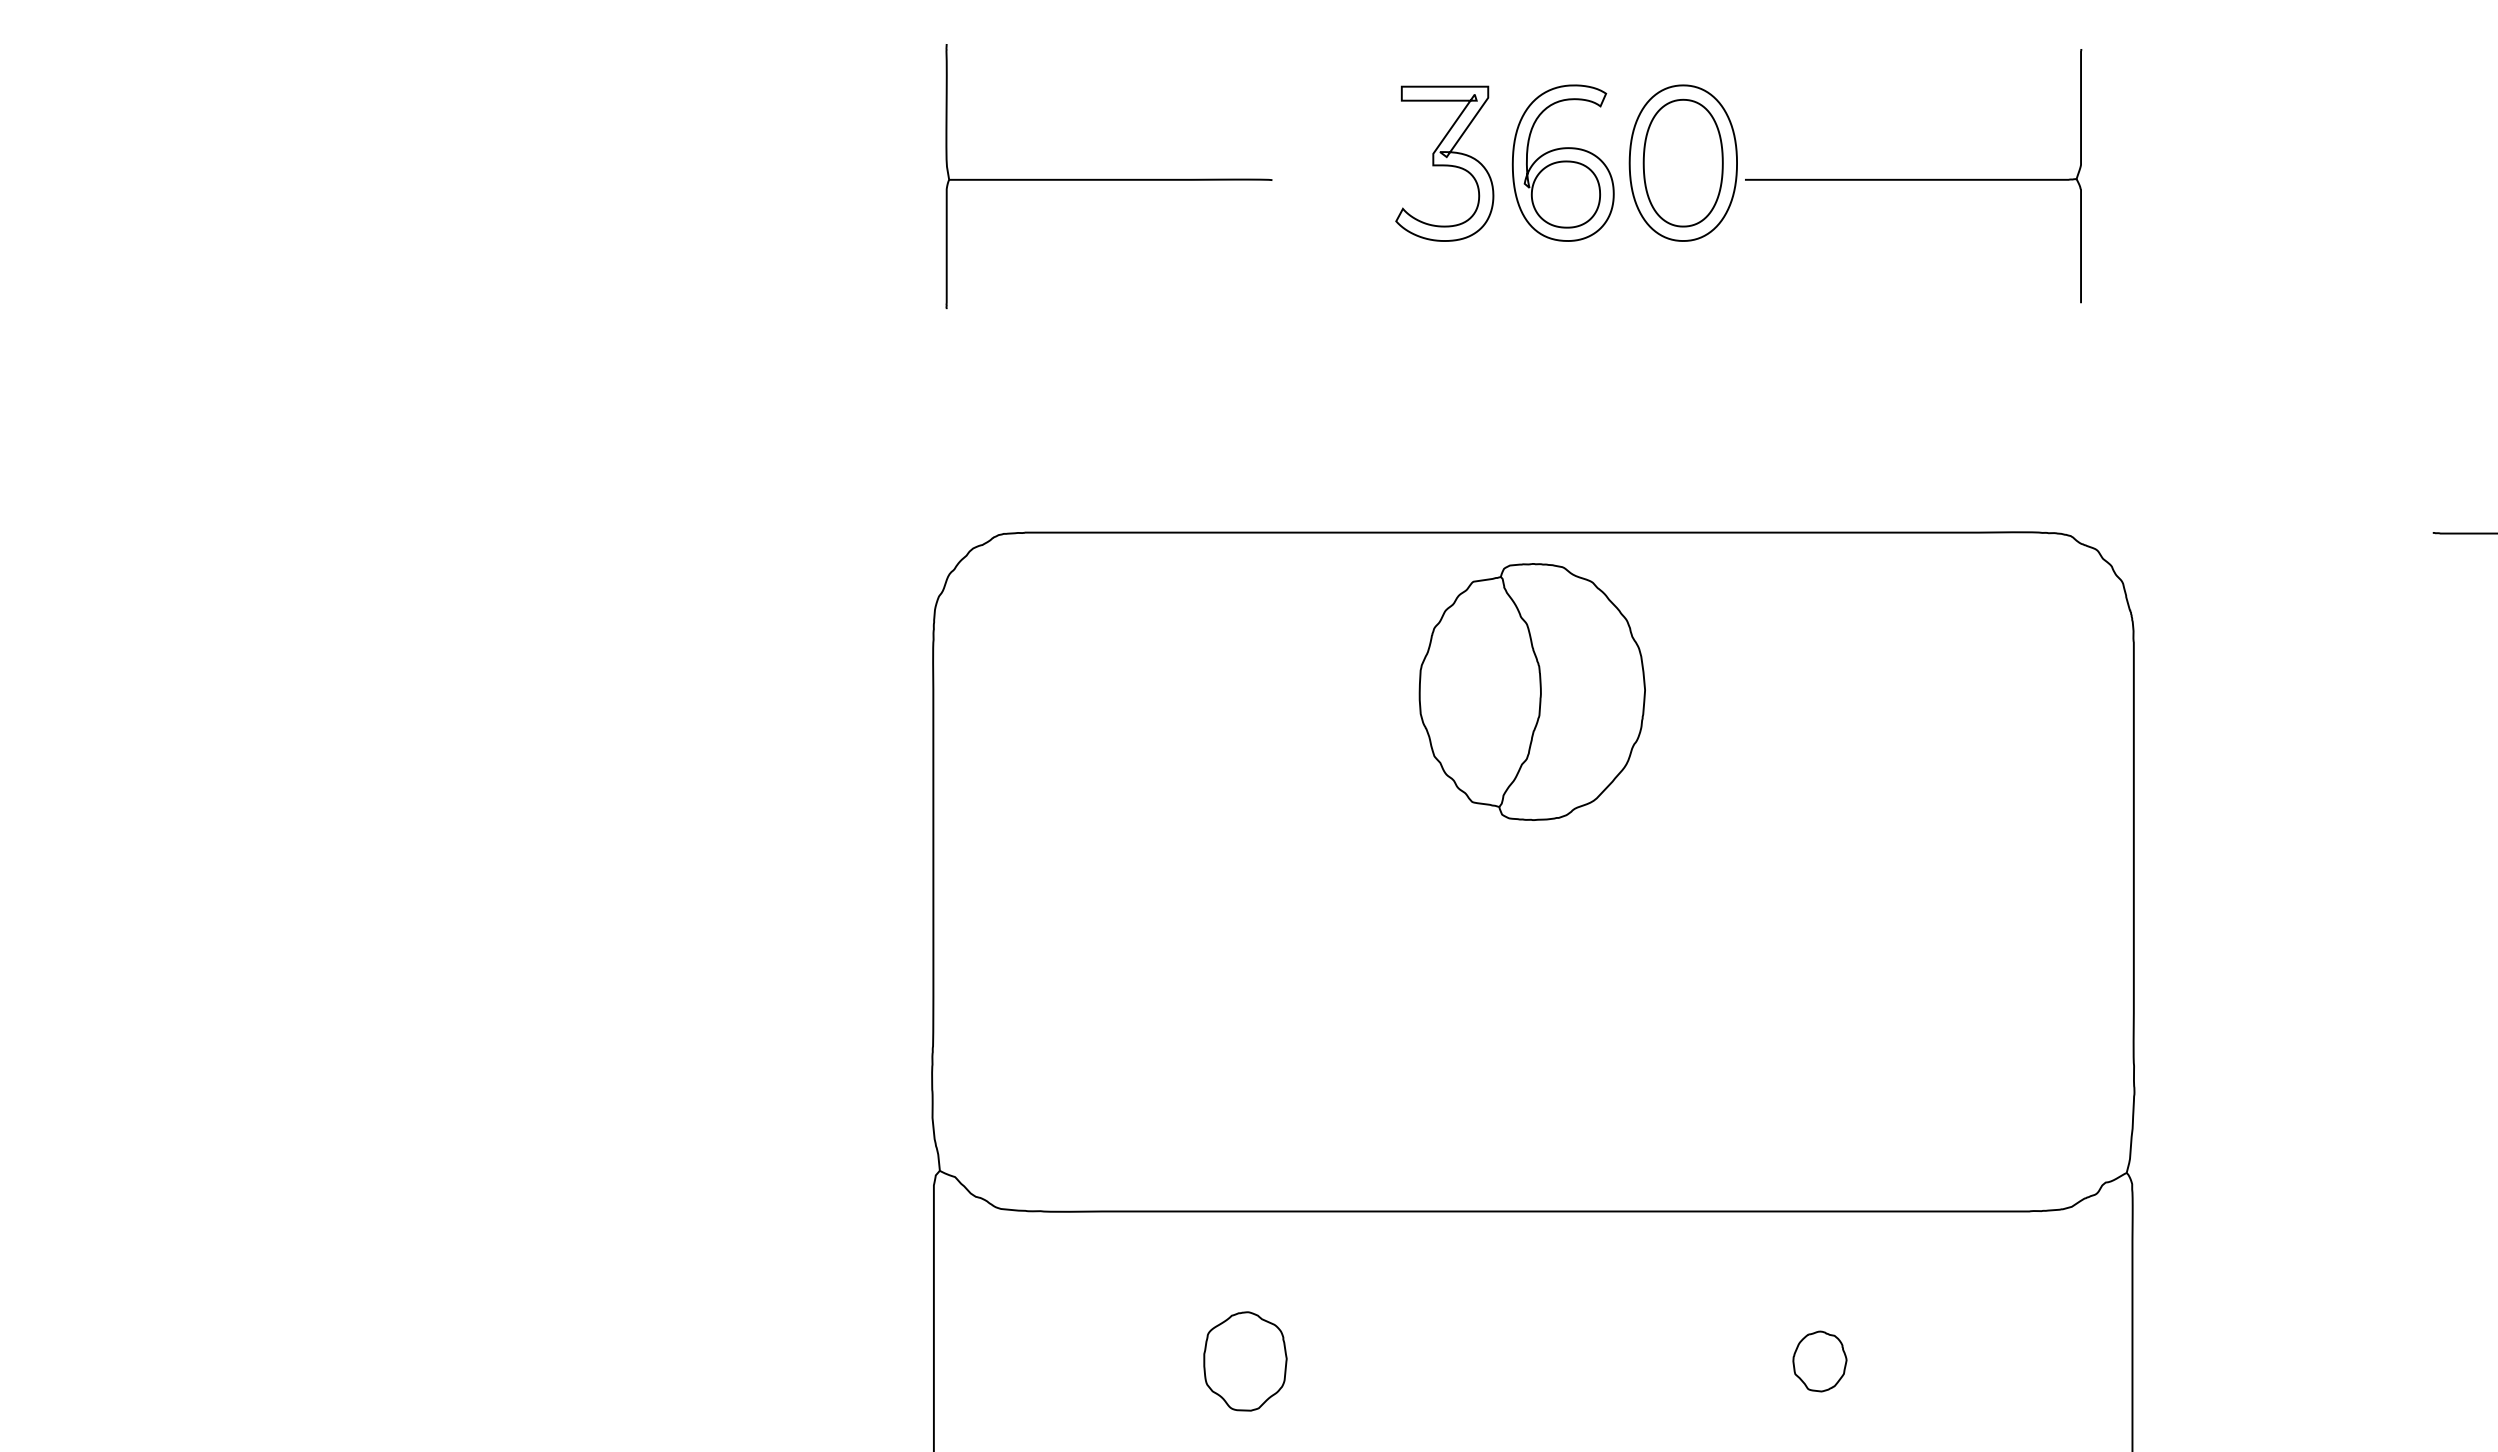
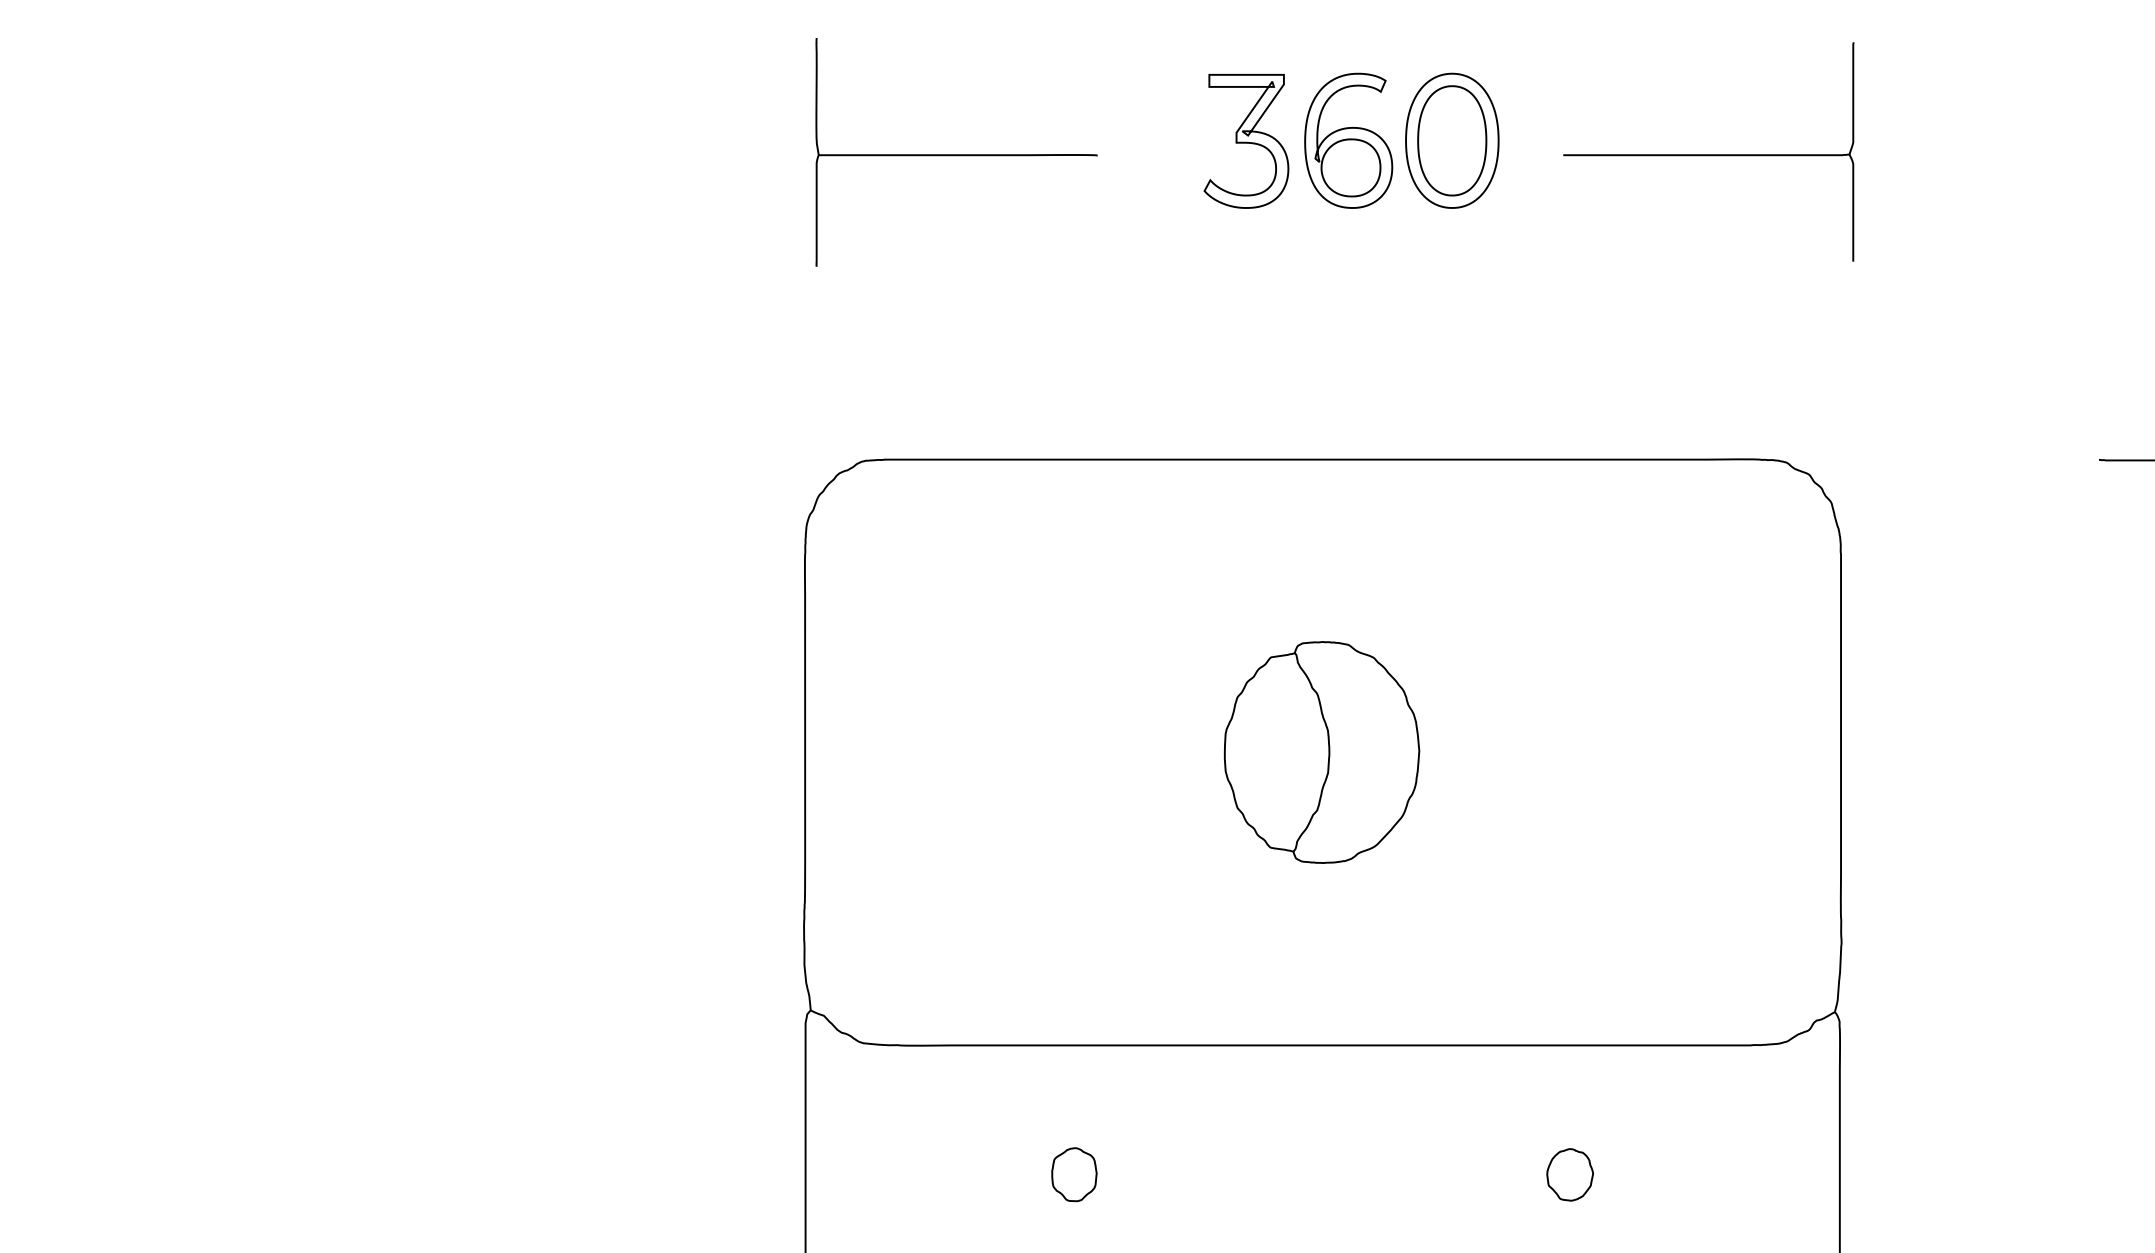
part: (1913, 176) -> (1708, 152), moved
part: (1531, 691) -> (1321, 752), moved
part: (1245, 1360) -> (1074, 1174), size x0.62

